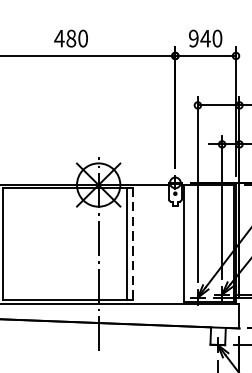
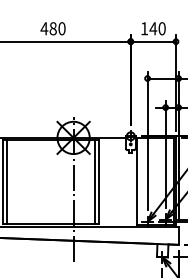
text: (193, 38) -> (144, 28), 940 -> 140
line: (9, 243) -> (7, 181), added
line: (133, 243) -> (99, 181), dashed -> solid

